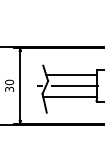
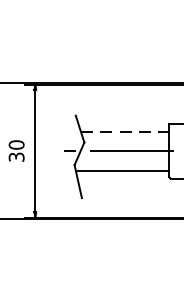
line: (71, 74) -> (125, 131), solid -> dashed

